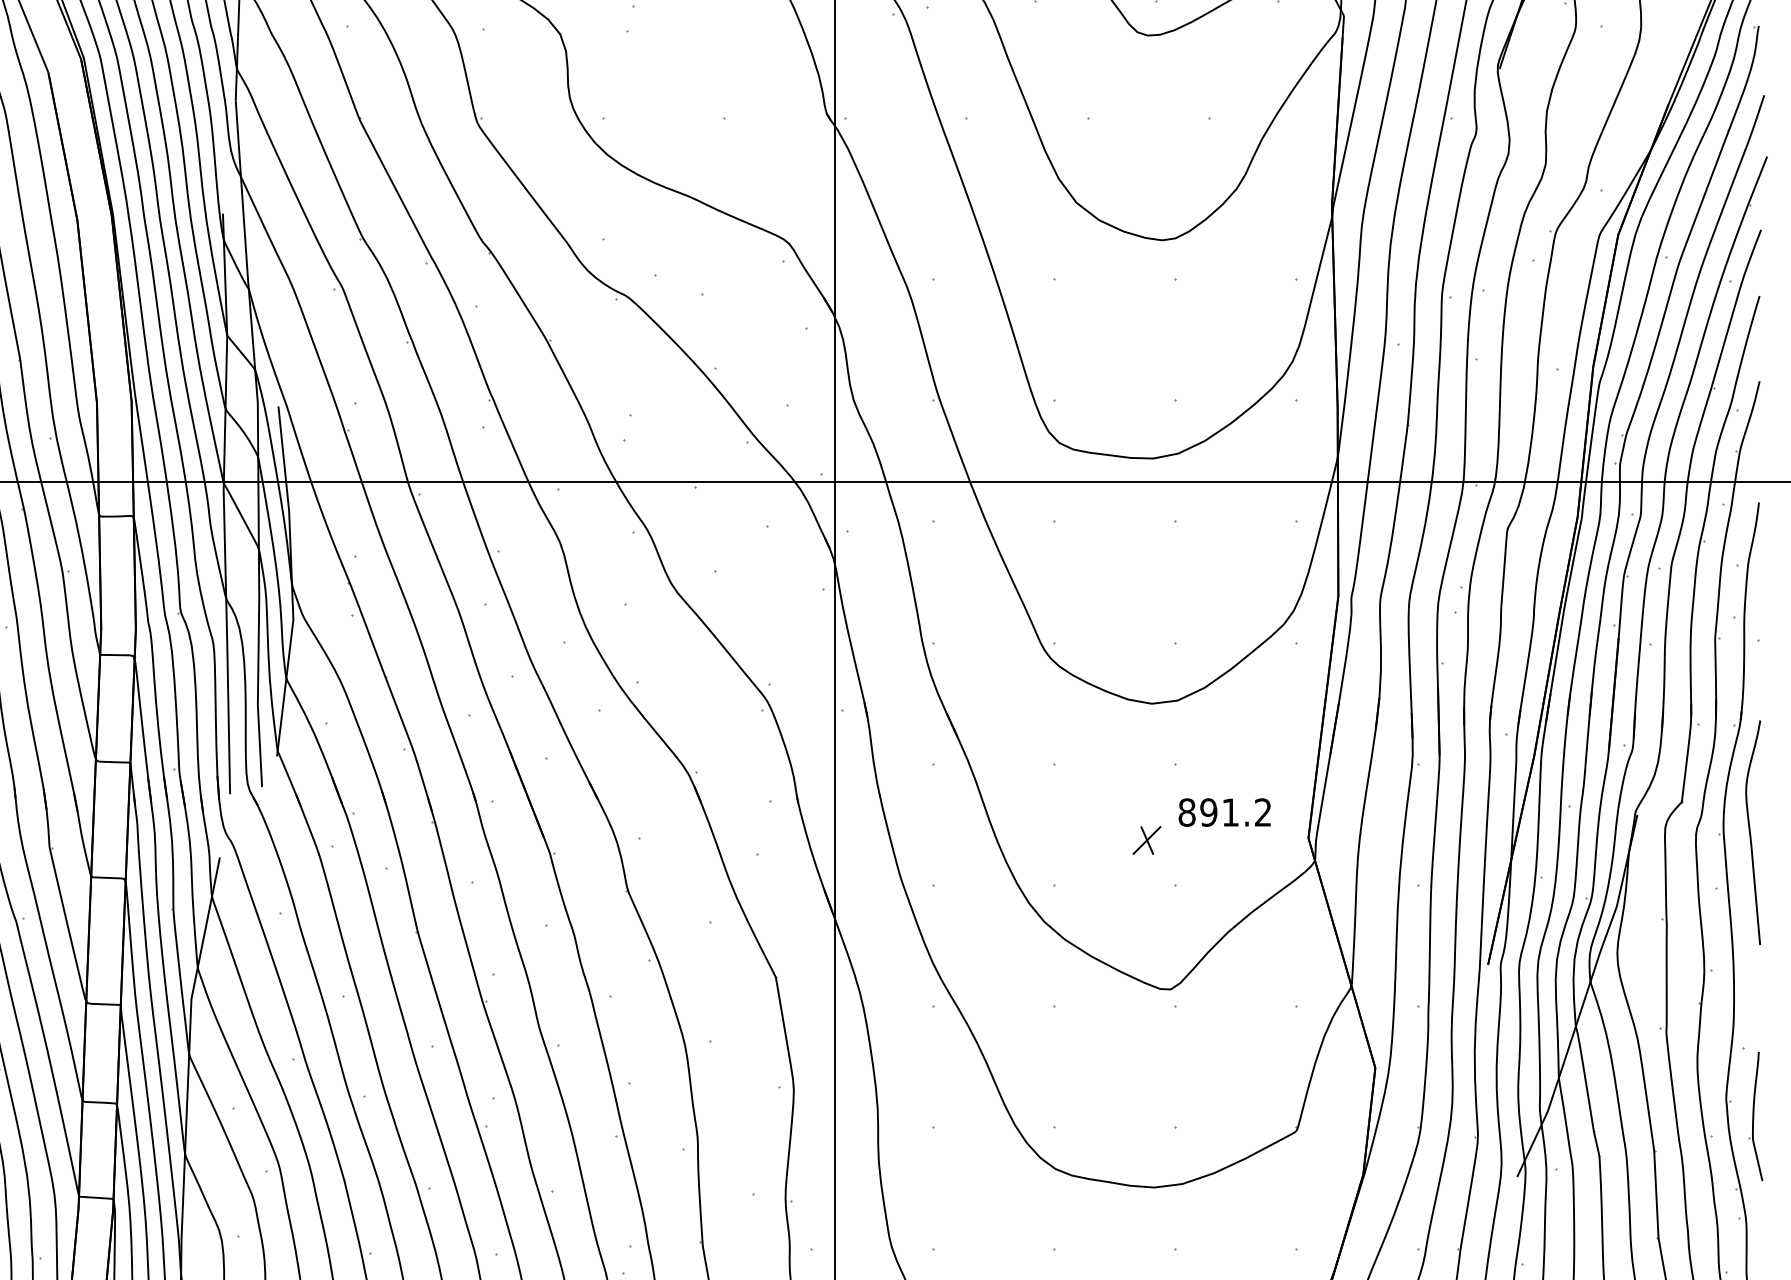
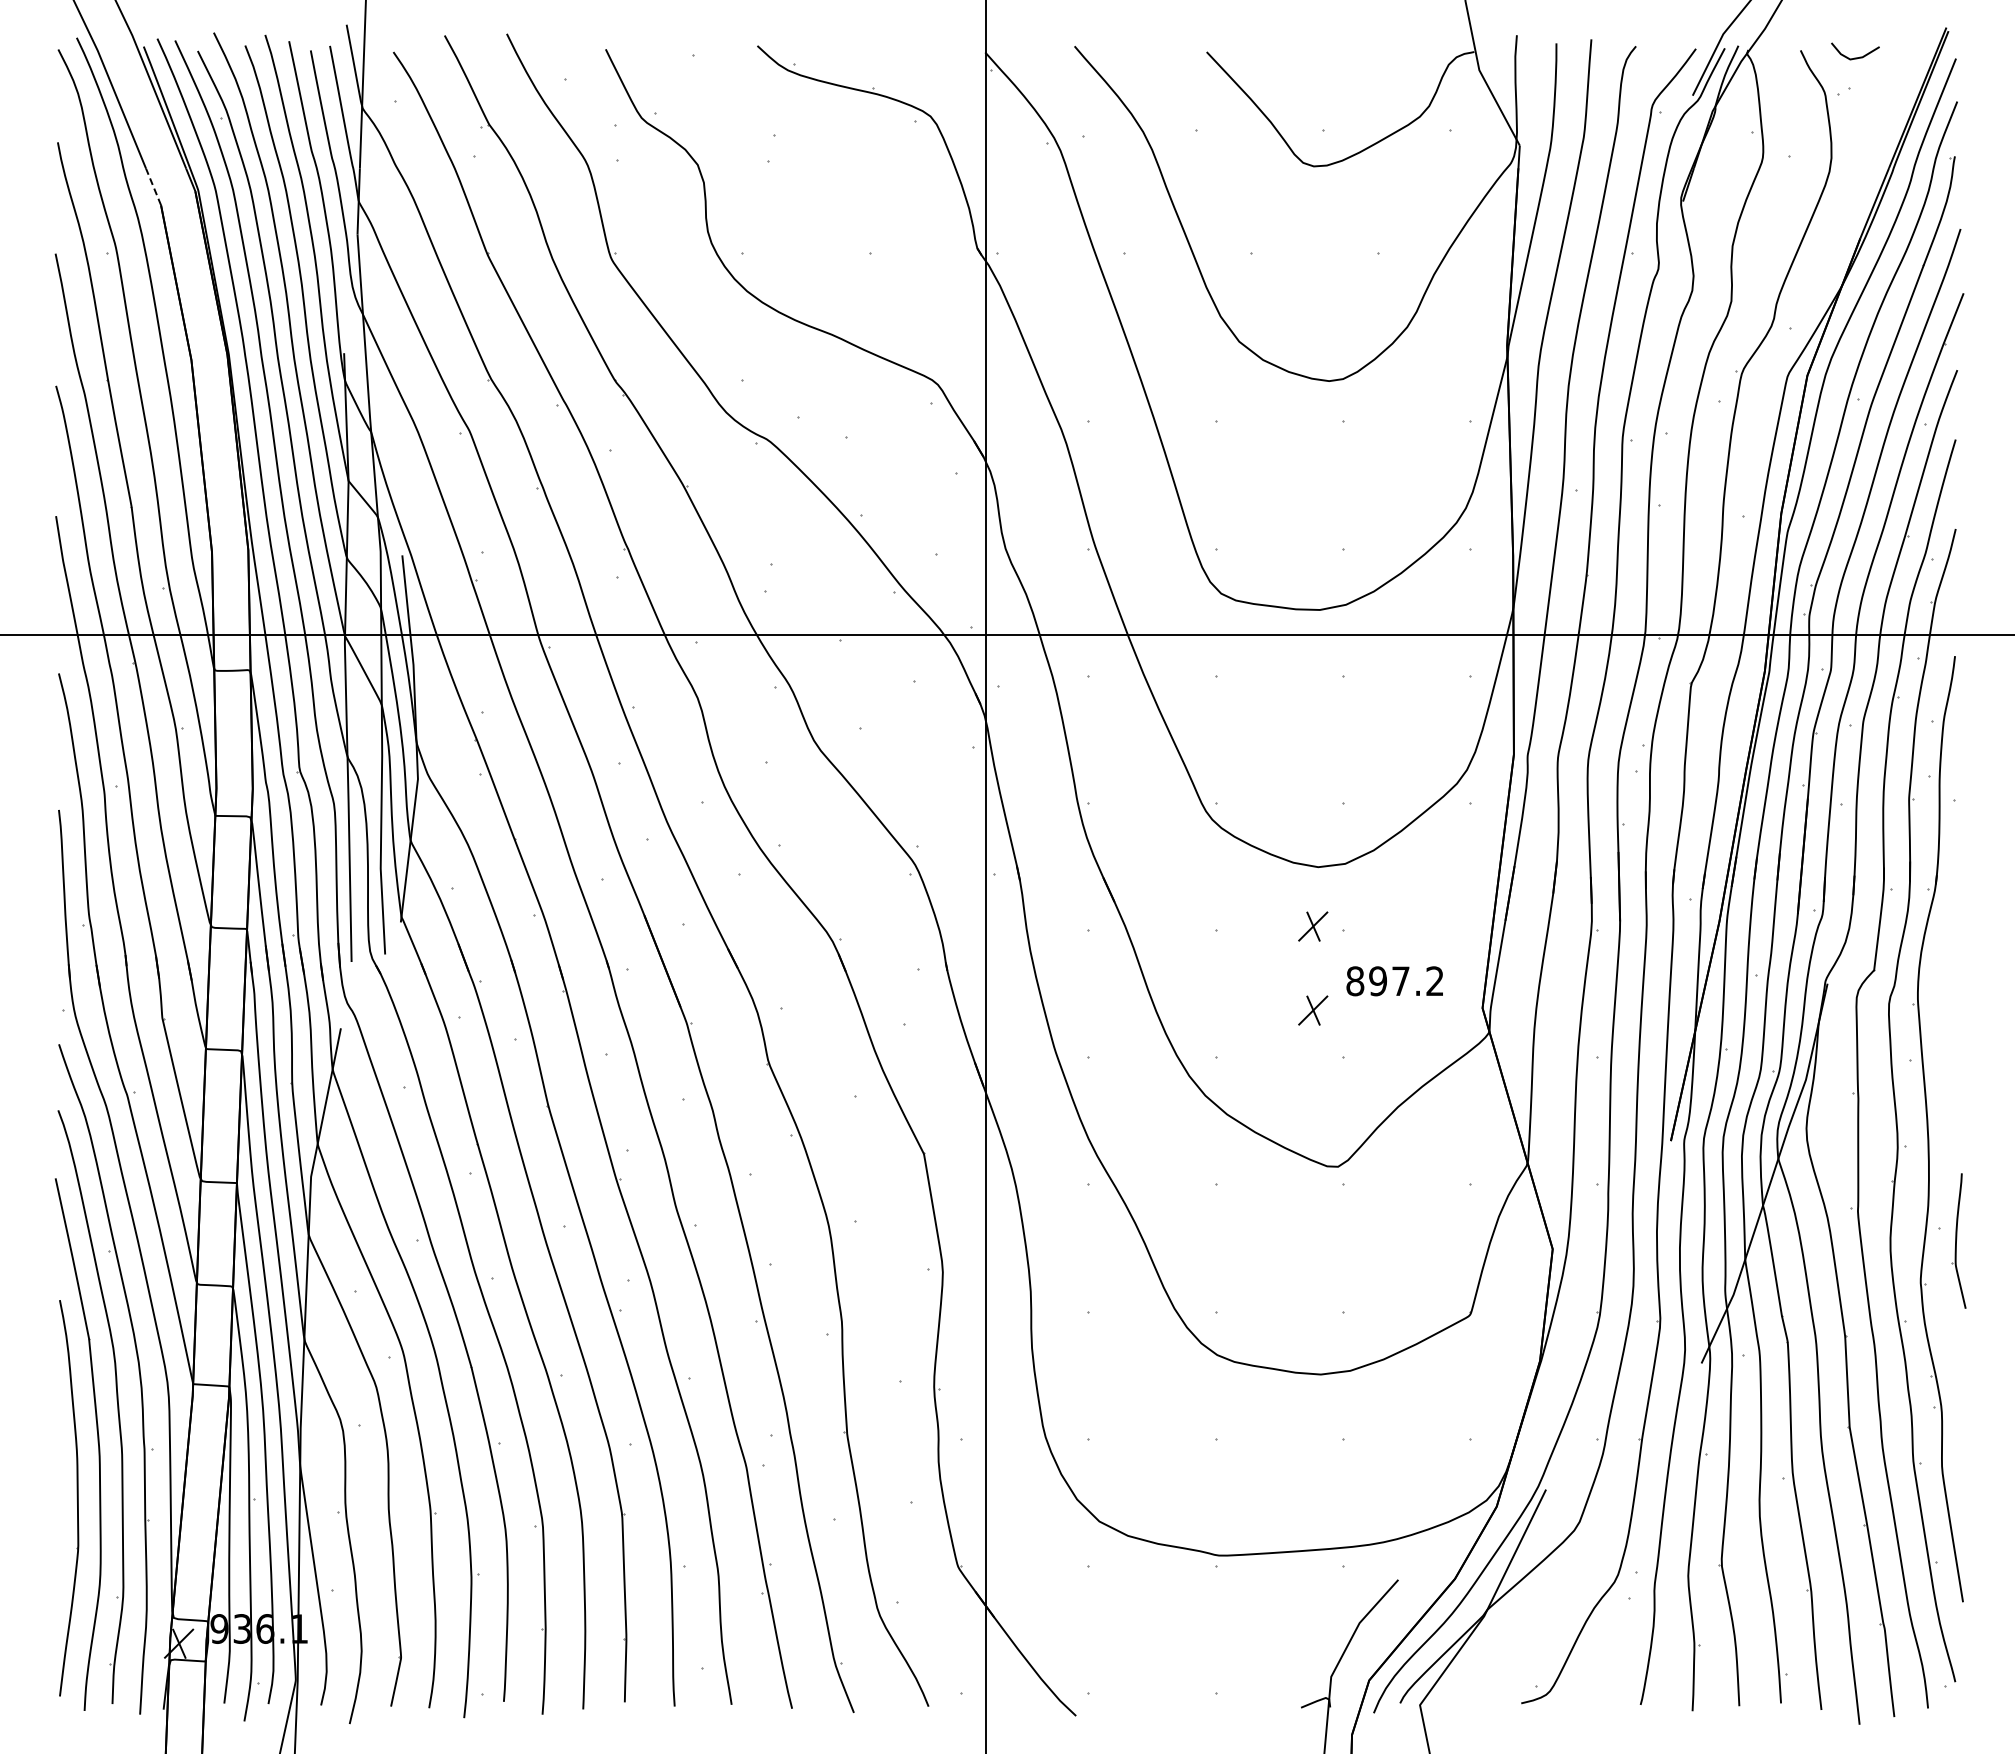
line: (41, 54) -> (153, 186), solid -> dashed
part: (1147, 760) -> (1313, 926), added
text: (1230, 811) -> (1400, 980), 891.2 -> 897.2
curve: (1750, 832) -> (1946, 1002), removed
part: (1755, 1115) -> (1958, 1240), moved

